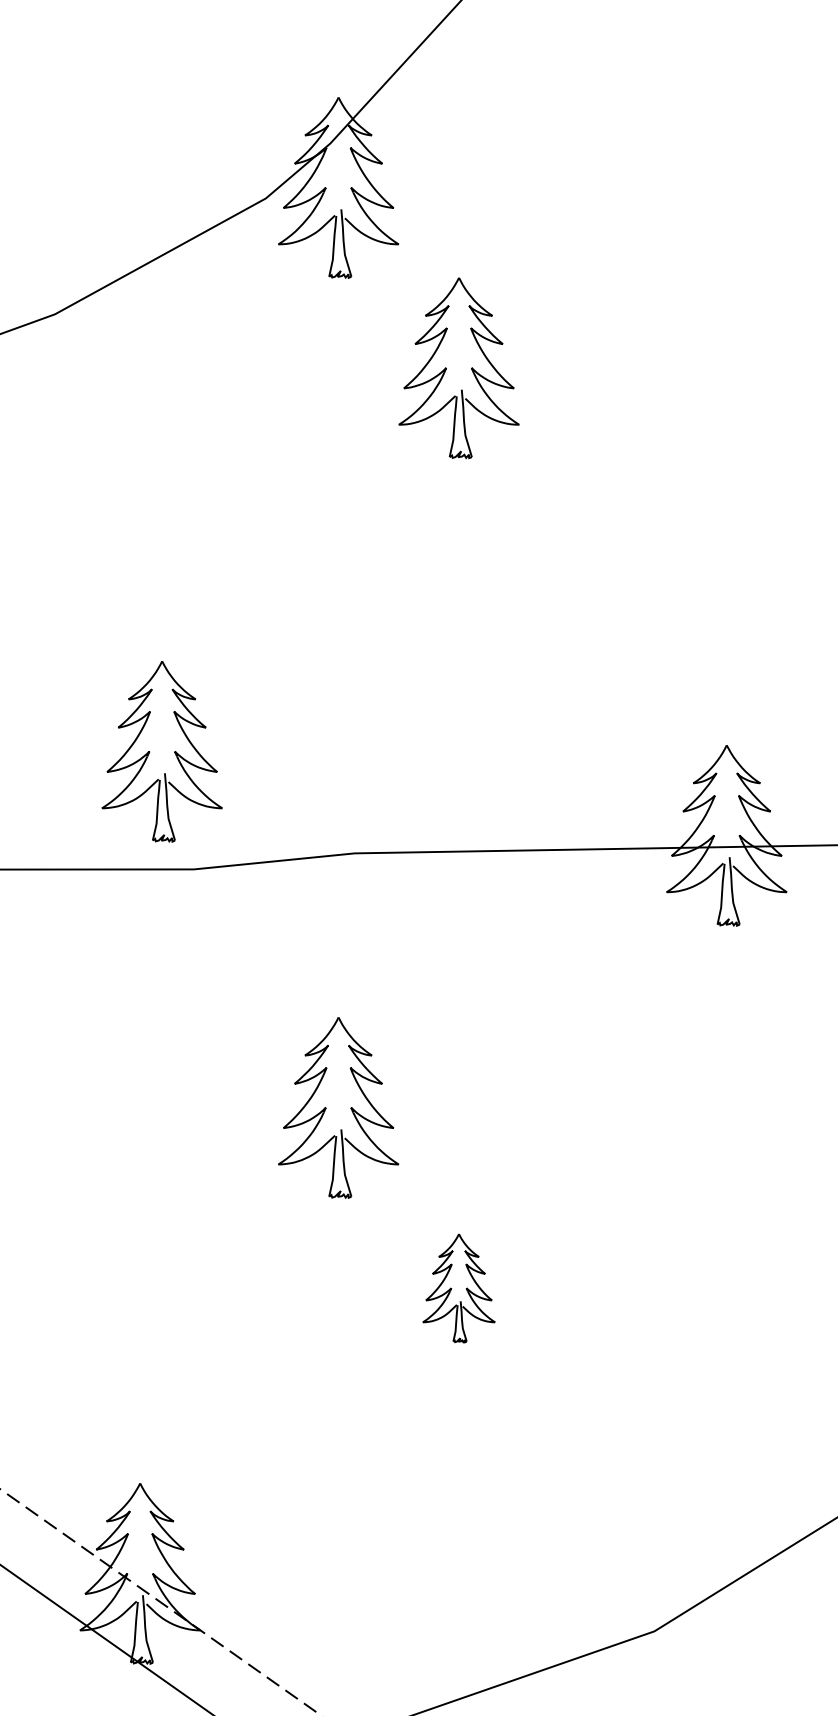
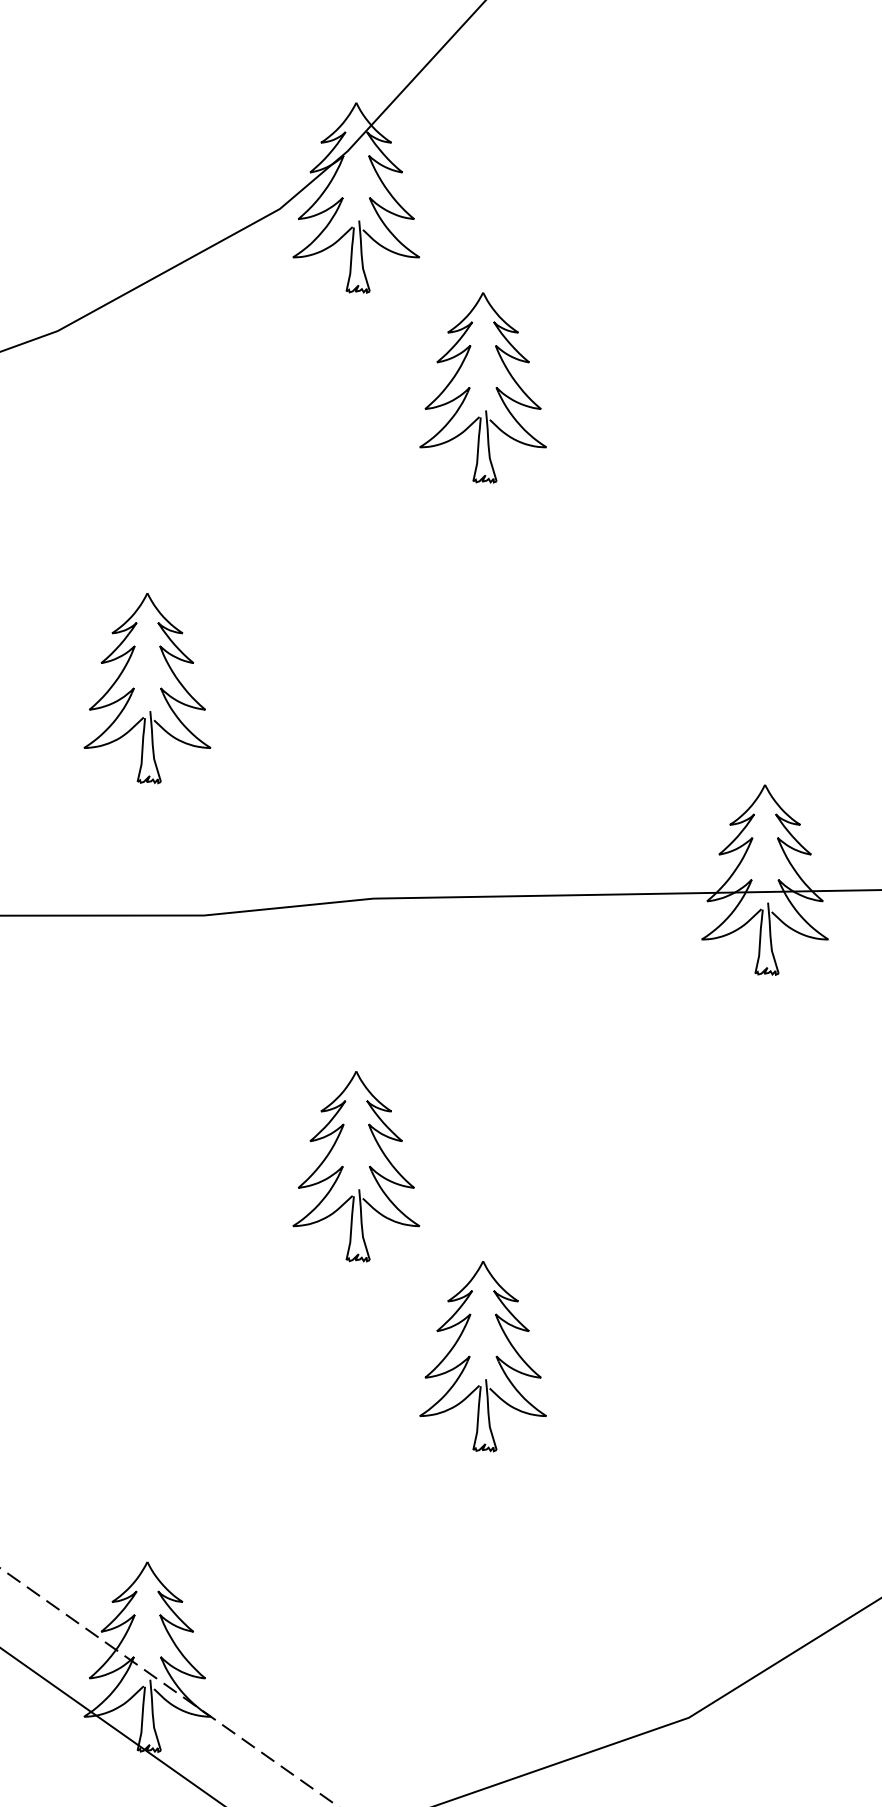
part: (150, 752) -> (135, 689), moved
part: (458, 1288) -> (482, 1356), size x1.67

